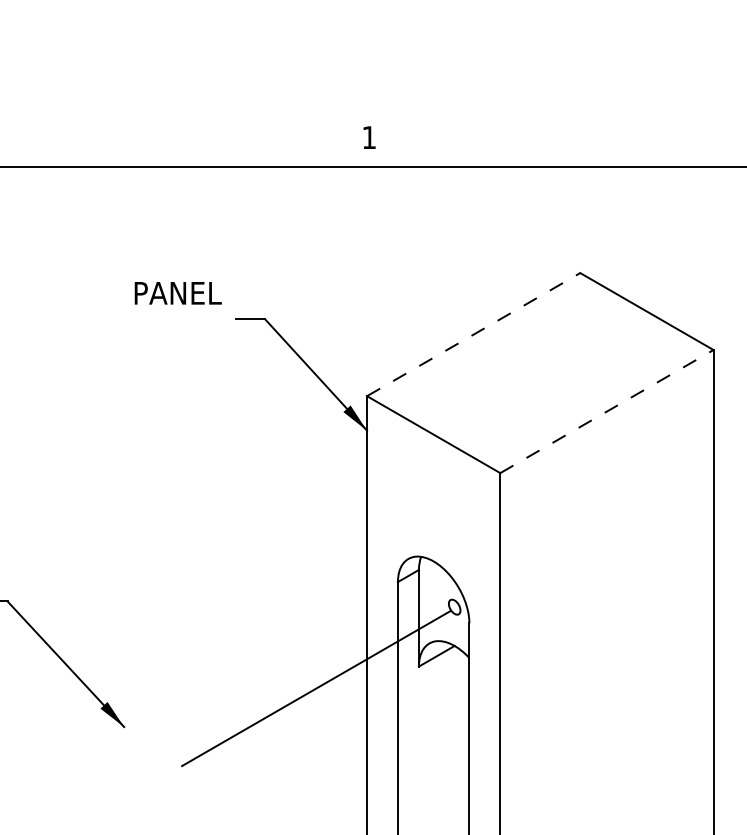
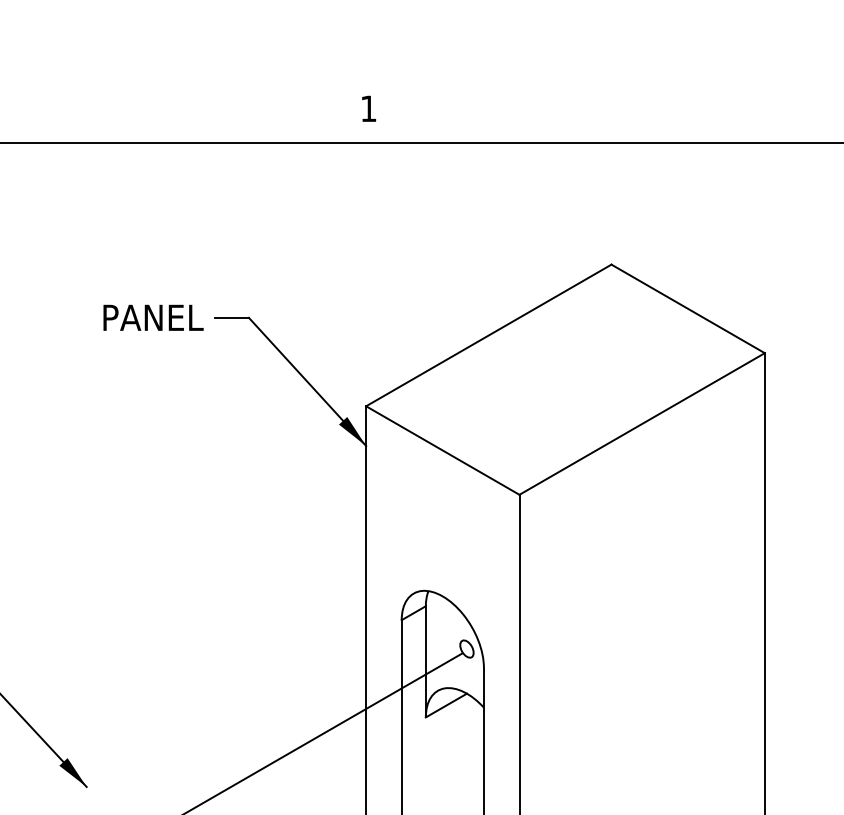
text: (177, 293) -> (152, 318), moved
line: (474, 334) -> (489, 335), dashed -> solid
line: (607, 411) -> (642, 423), dashed -> solid

